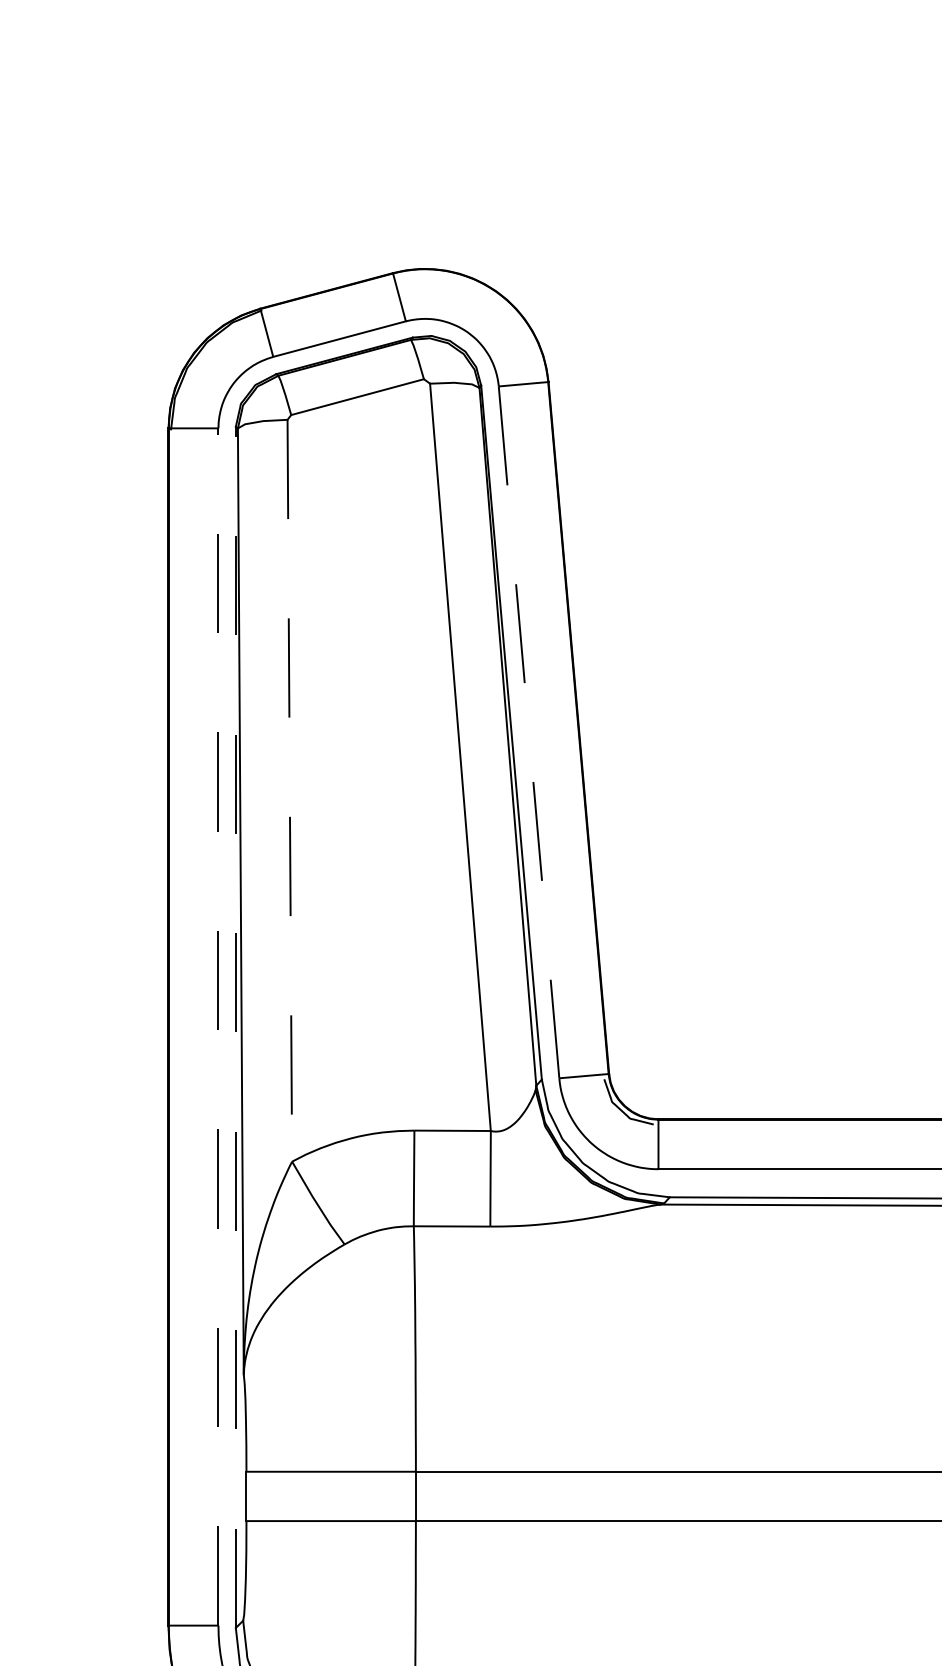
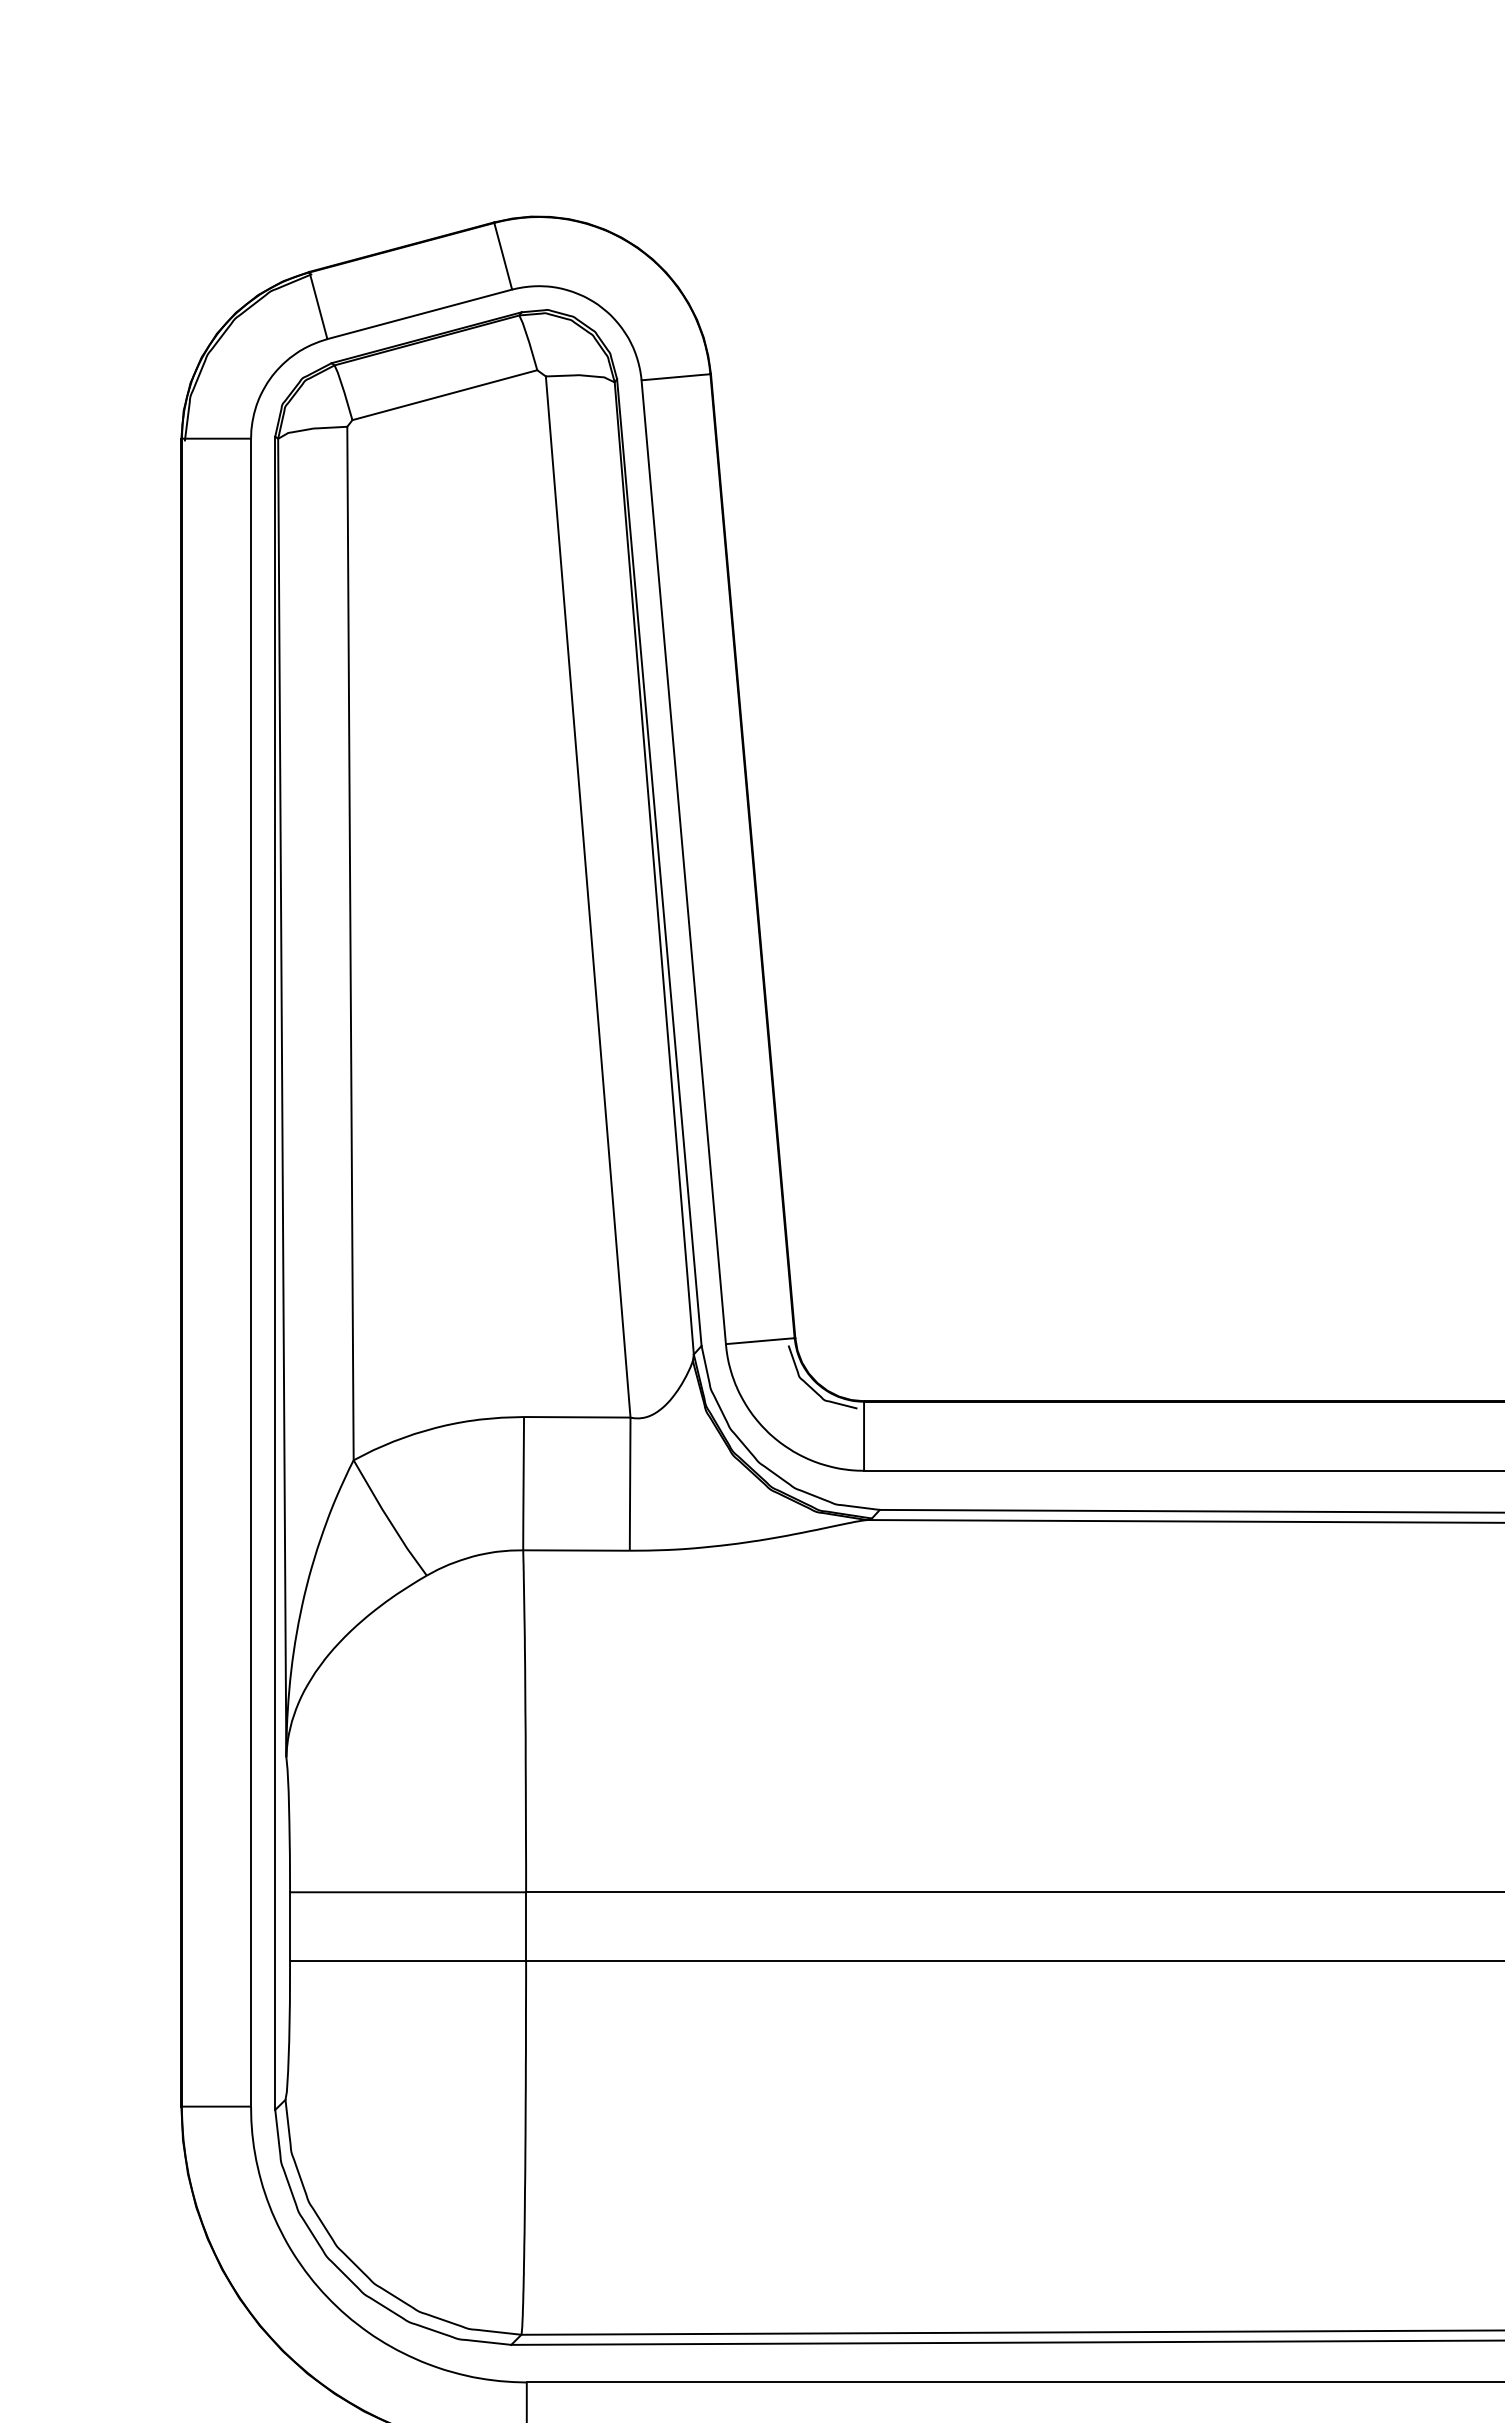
line: (528, 732) -> (683, 862), dashed -> solid
line: (289, 790) -> (350, 943), dashed -> solid
line: (218, 1026) -> (251, 1272), dashed -> solid
line: (236, 1027) -> (275, 1273), dashed -> solid

